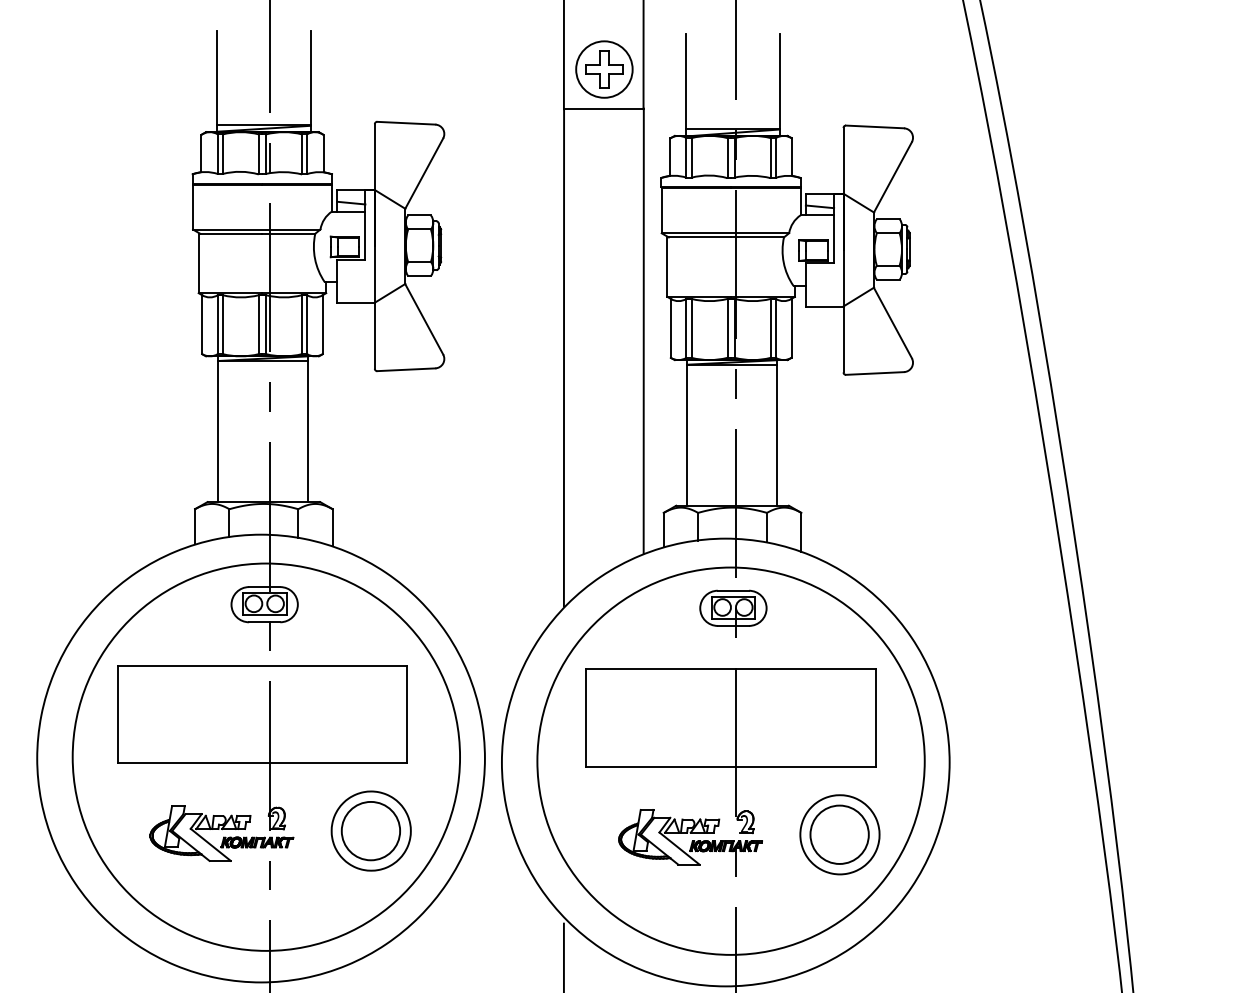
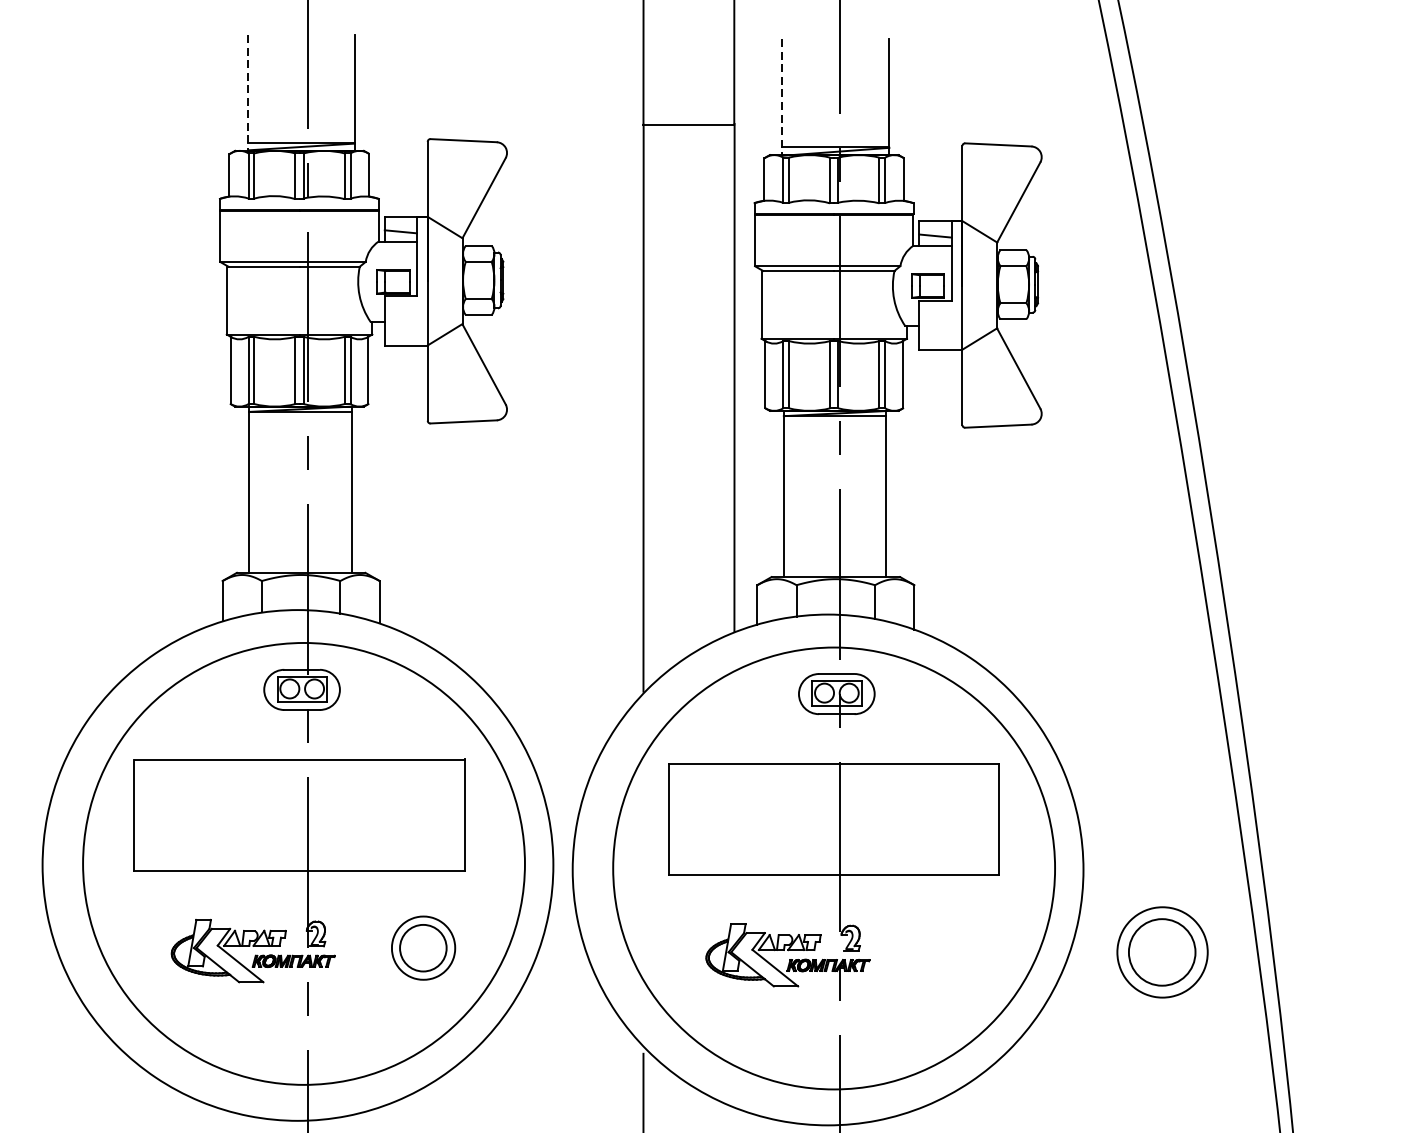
part: (604, 69) -> (689, 79), removed
line: (217, 81) -> (248, 93), solid -> dashed
line: (685, 85) -> (782, 97), solid -> dashed
part: (370, 830) -> (422, 947), size x0.7
part: (839, 834) -> (1162, 952), moved

